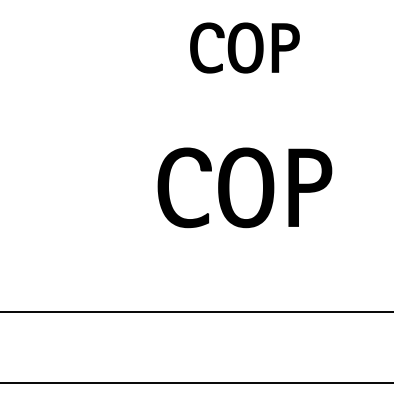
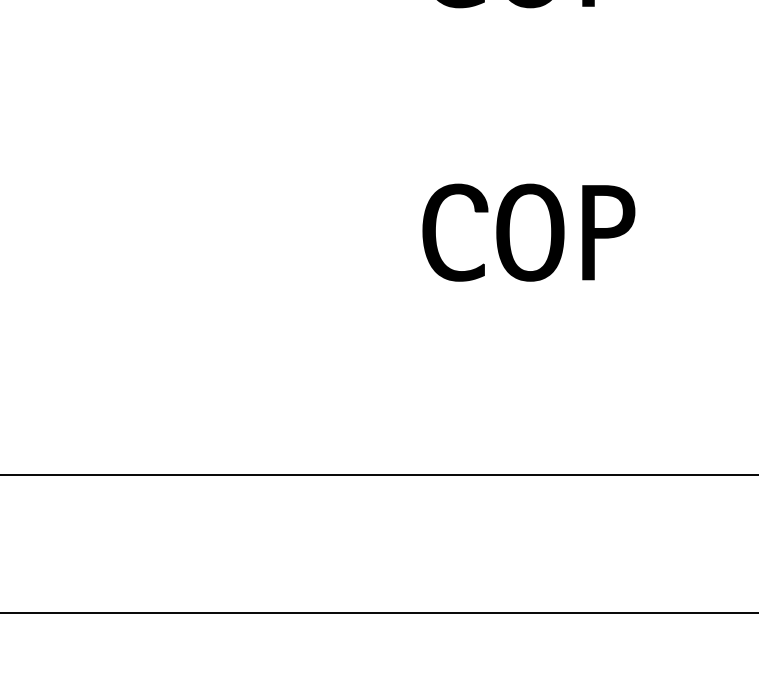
part: (244, 187) -> (527, 231), size x0.62

